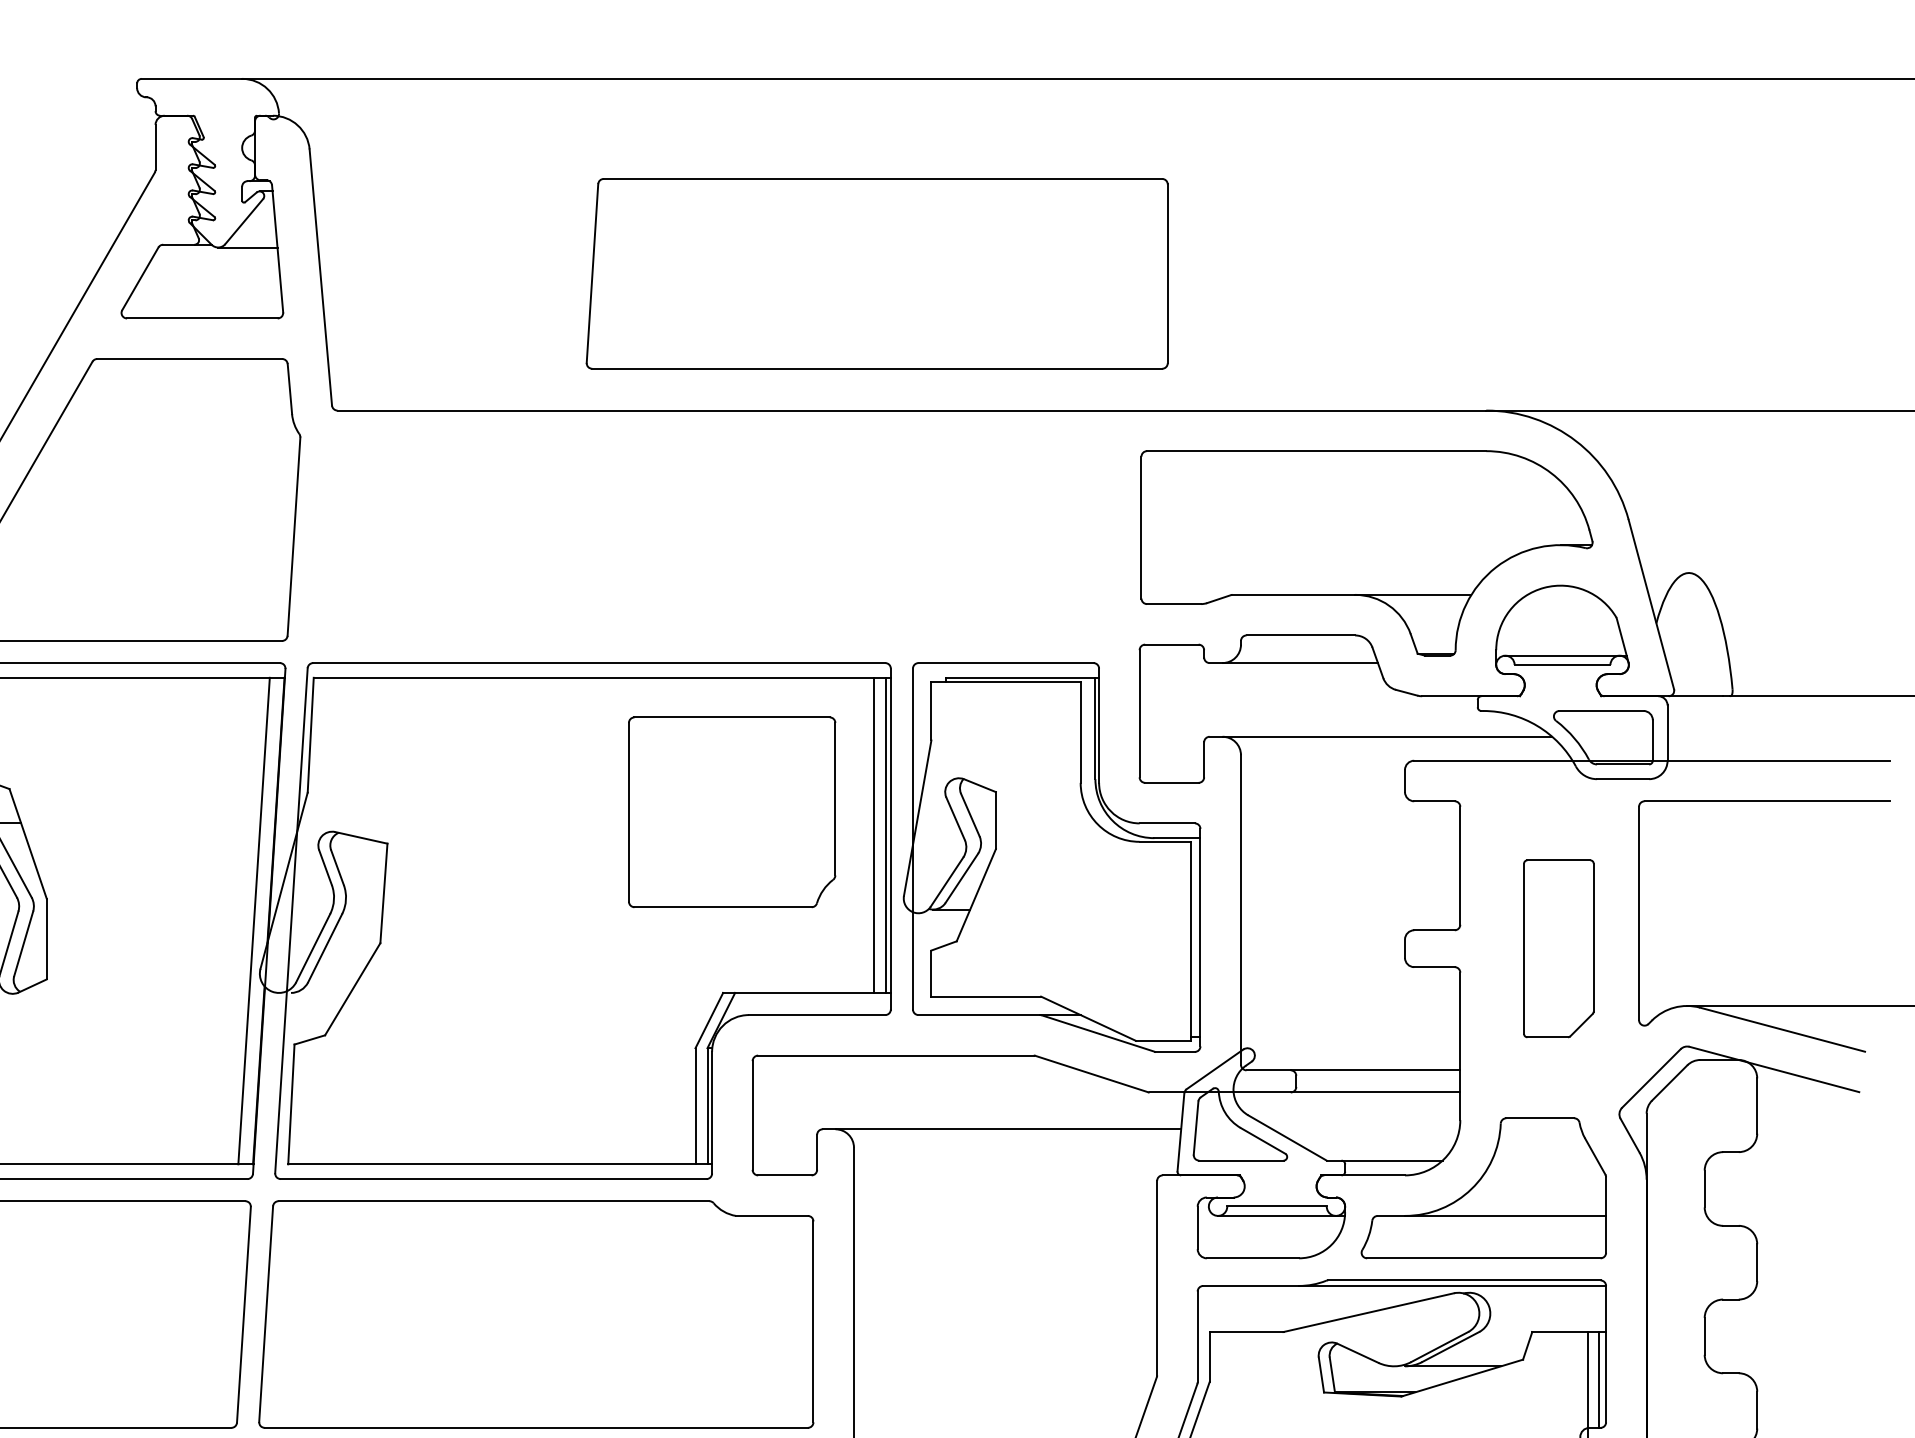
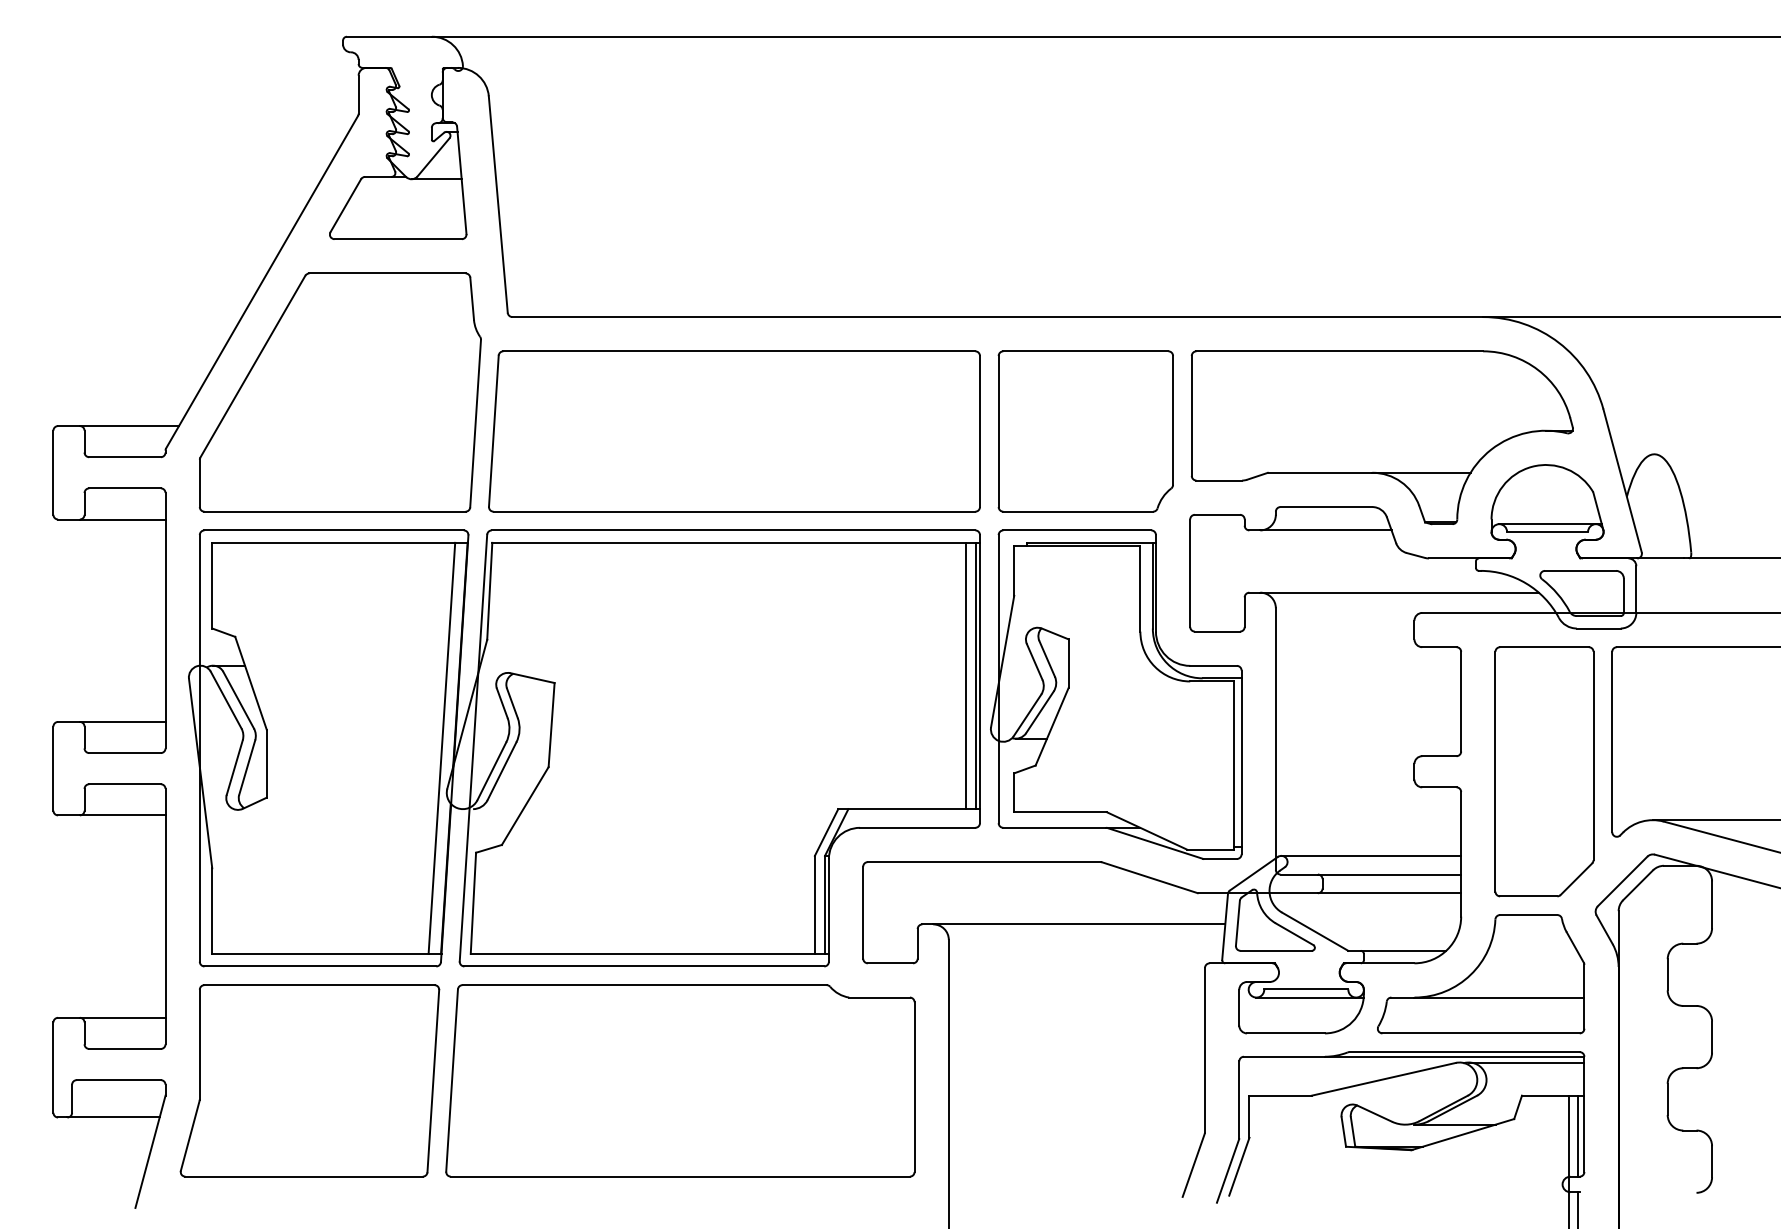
part: (877, 273) -> (734, 431), moved
part: (731, 812) -> (1085, 431), moved
part: (1558, 948) -> (1544, 771), size x1.67
line: (1354, 1047) -> (1371, 855), added
line: (1537, 1292) -> (1526, 1062), added

